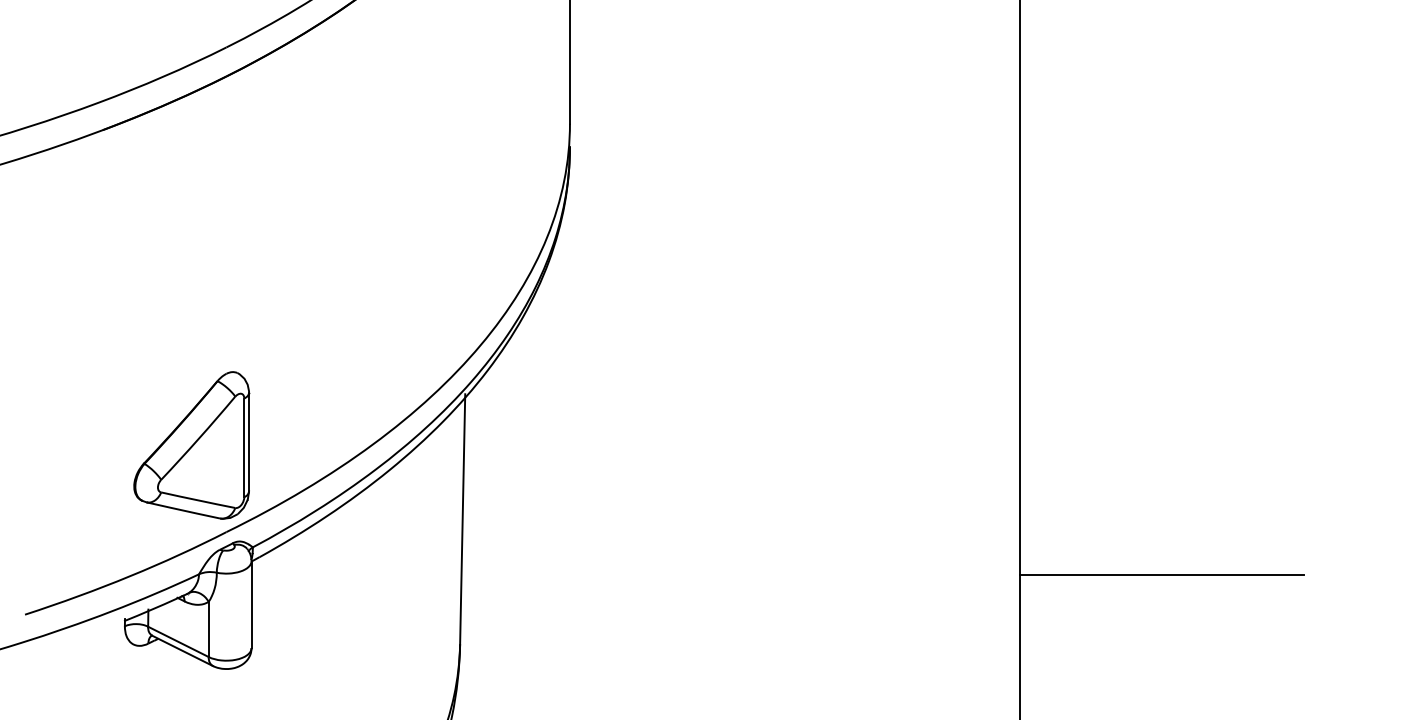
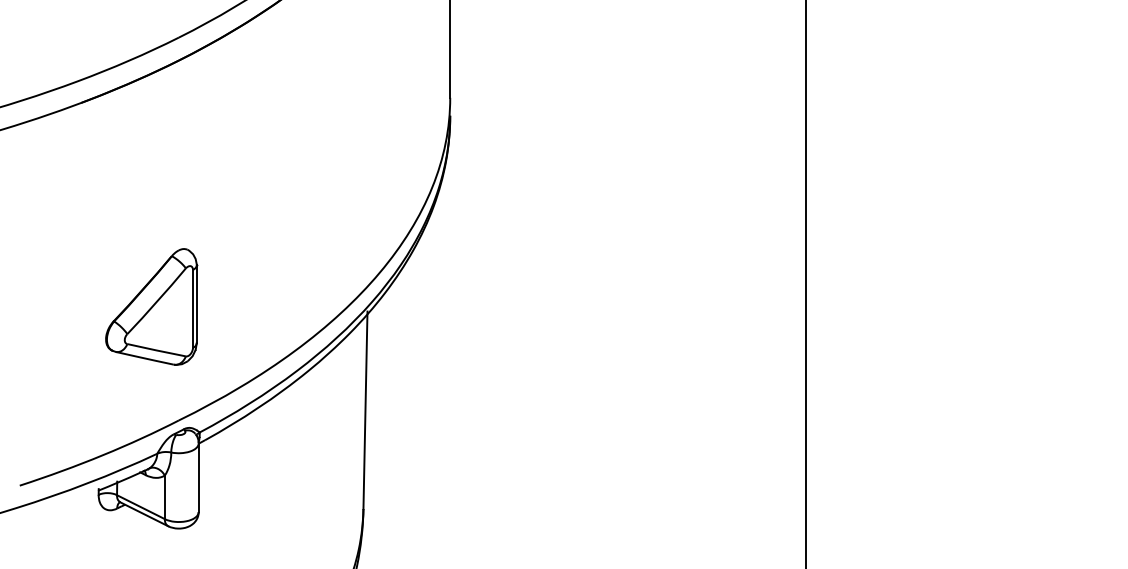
part: (191, 445) -> (151, 307), moved
line: (1161, 574) -> (917, 453), removed

